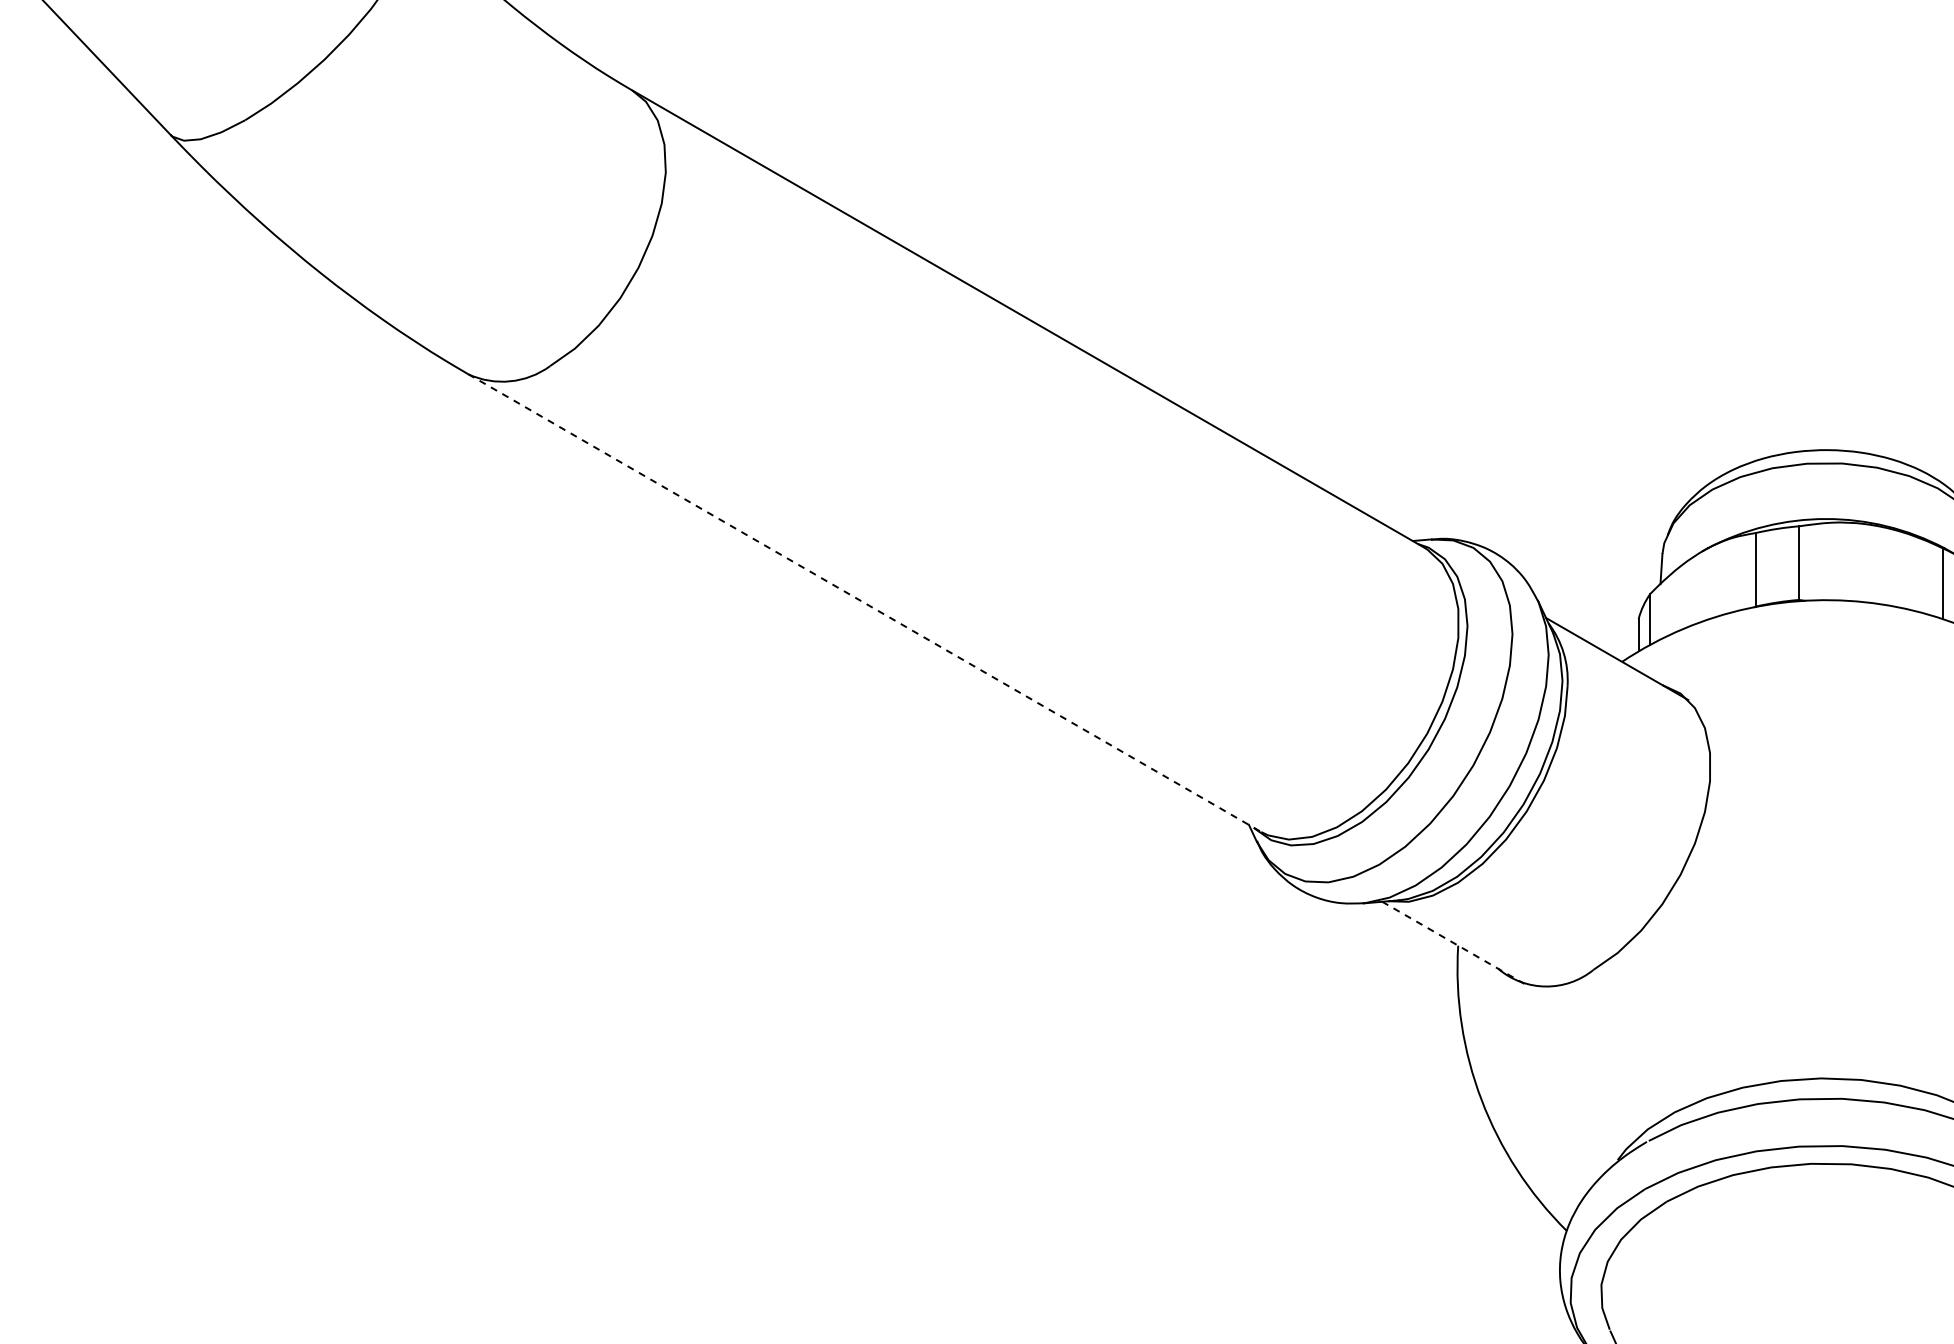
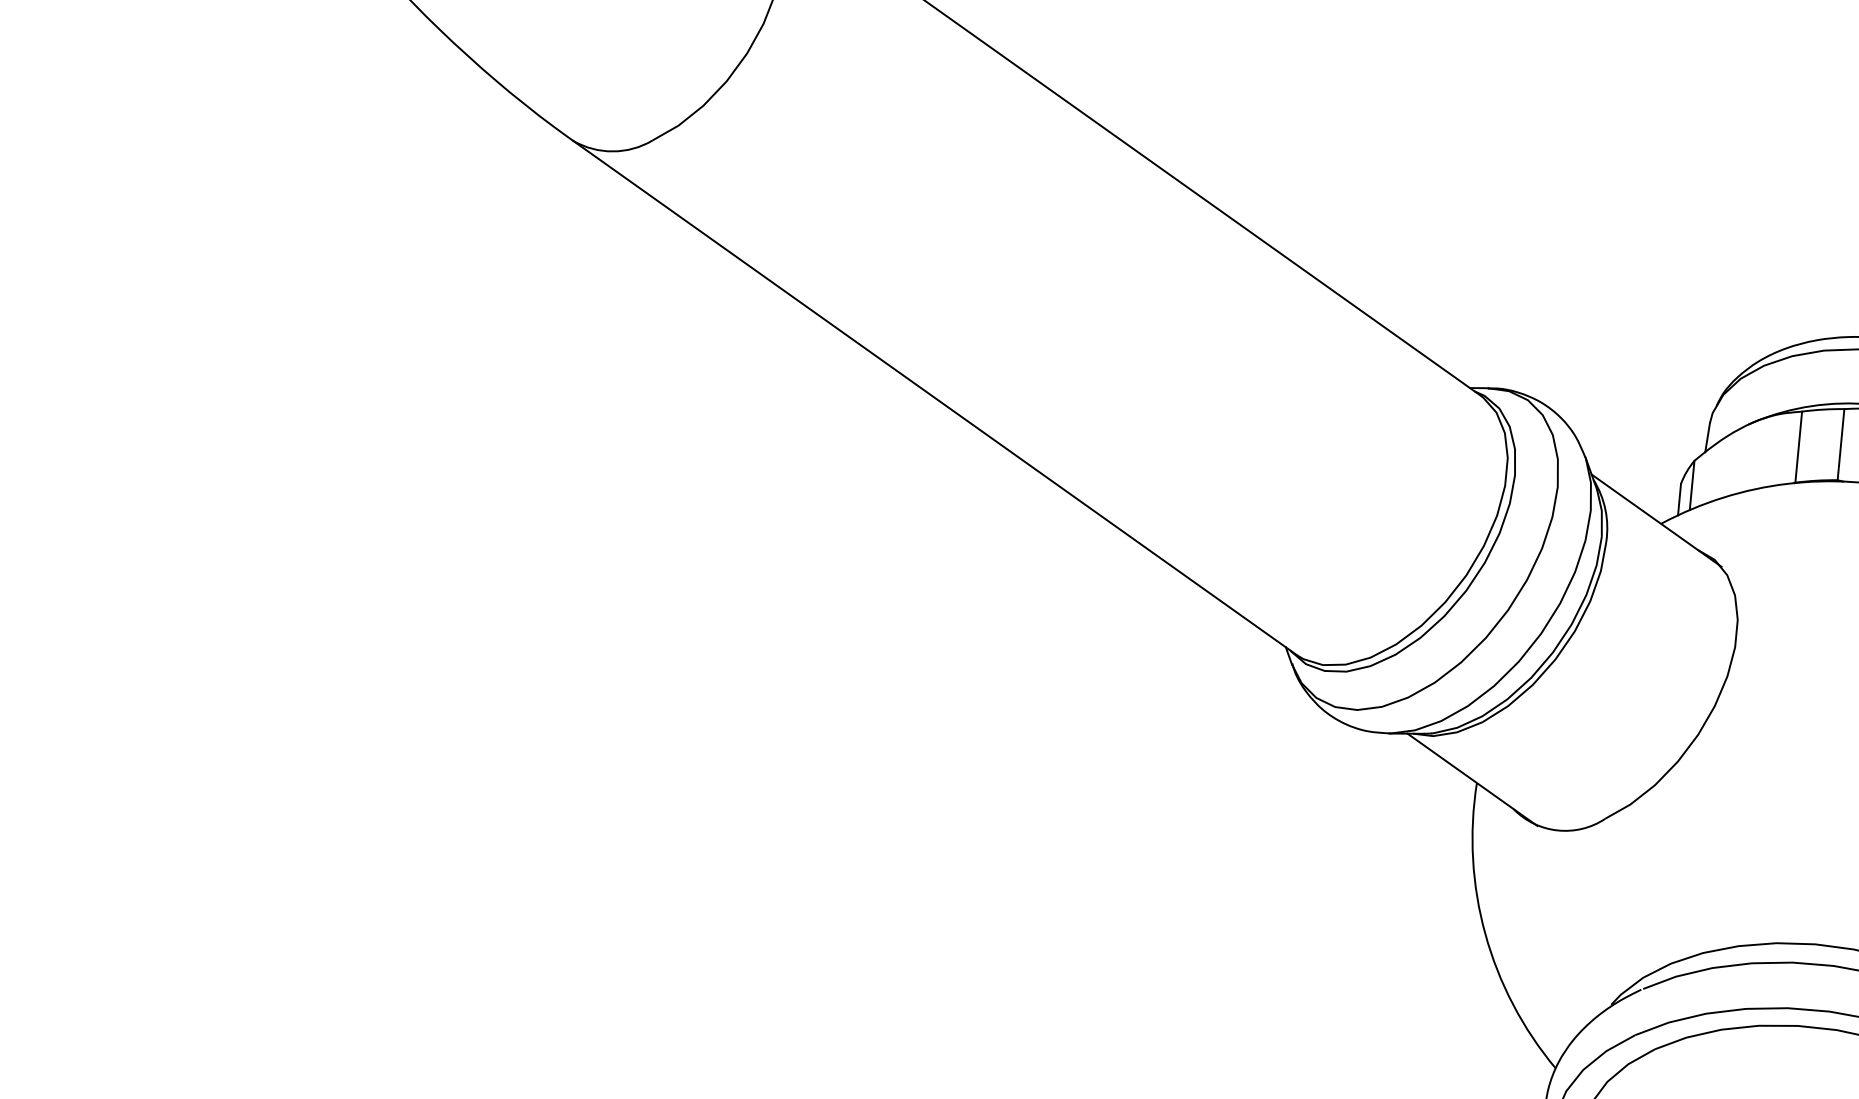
line: (864, 603) -> (934, 398), dashed -> solid
line: (1453, 943) -> (1472, 780), dashed -> solid

